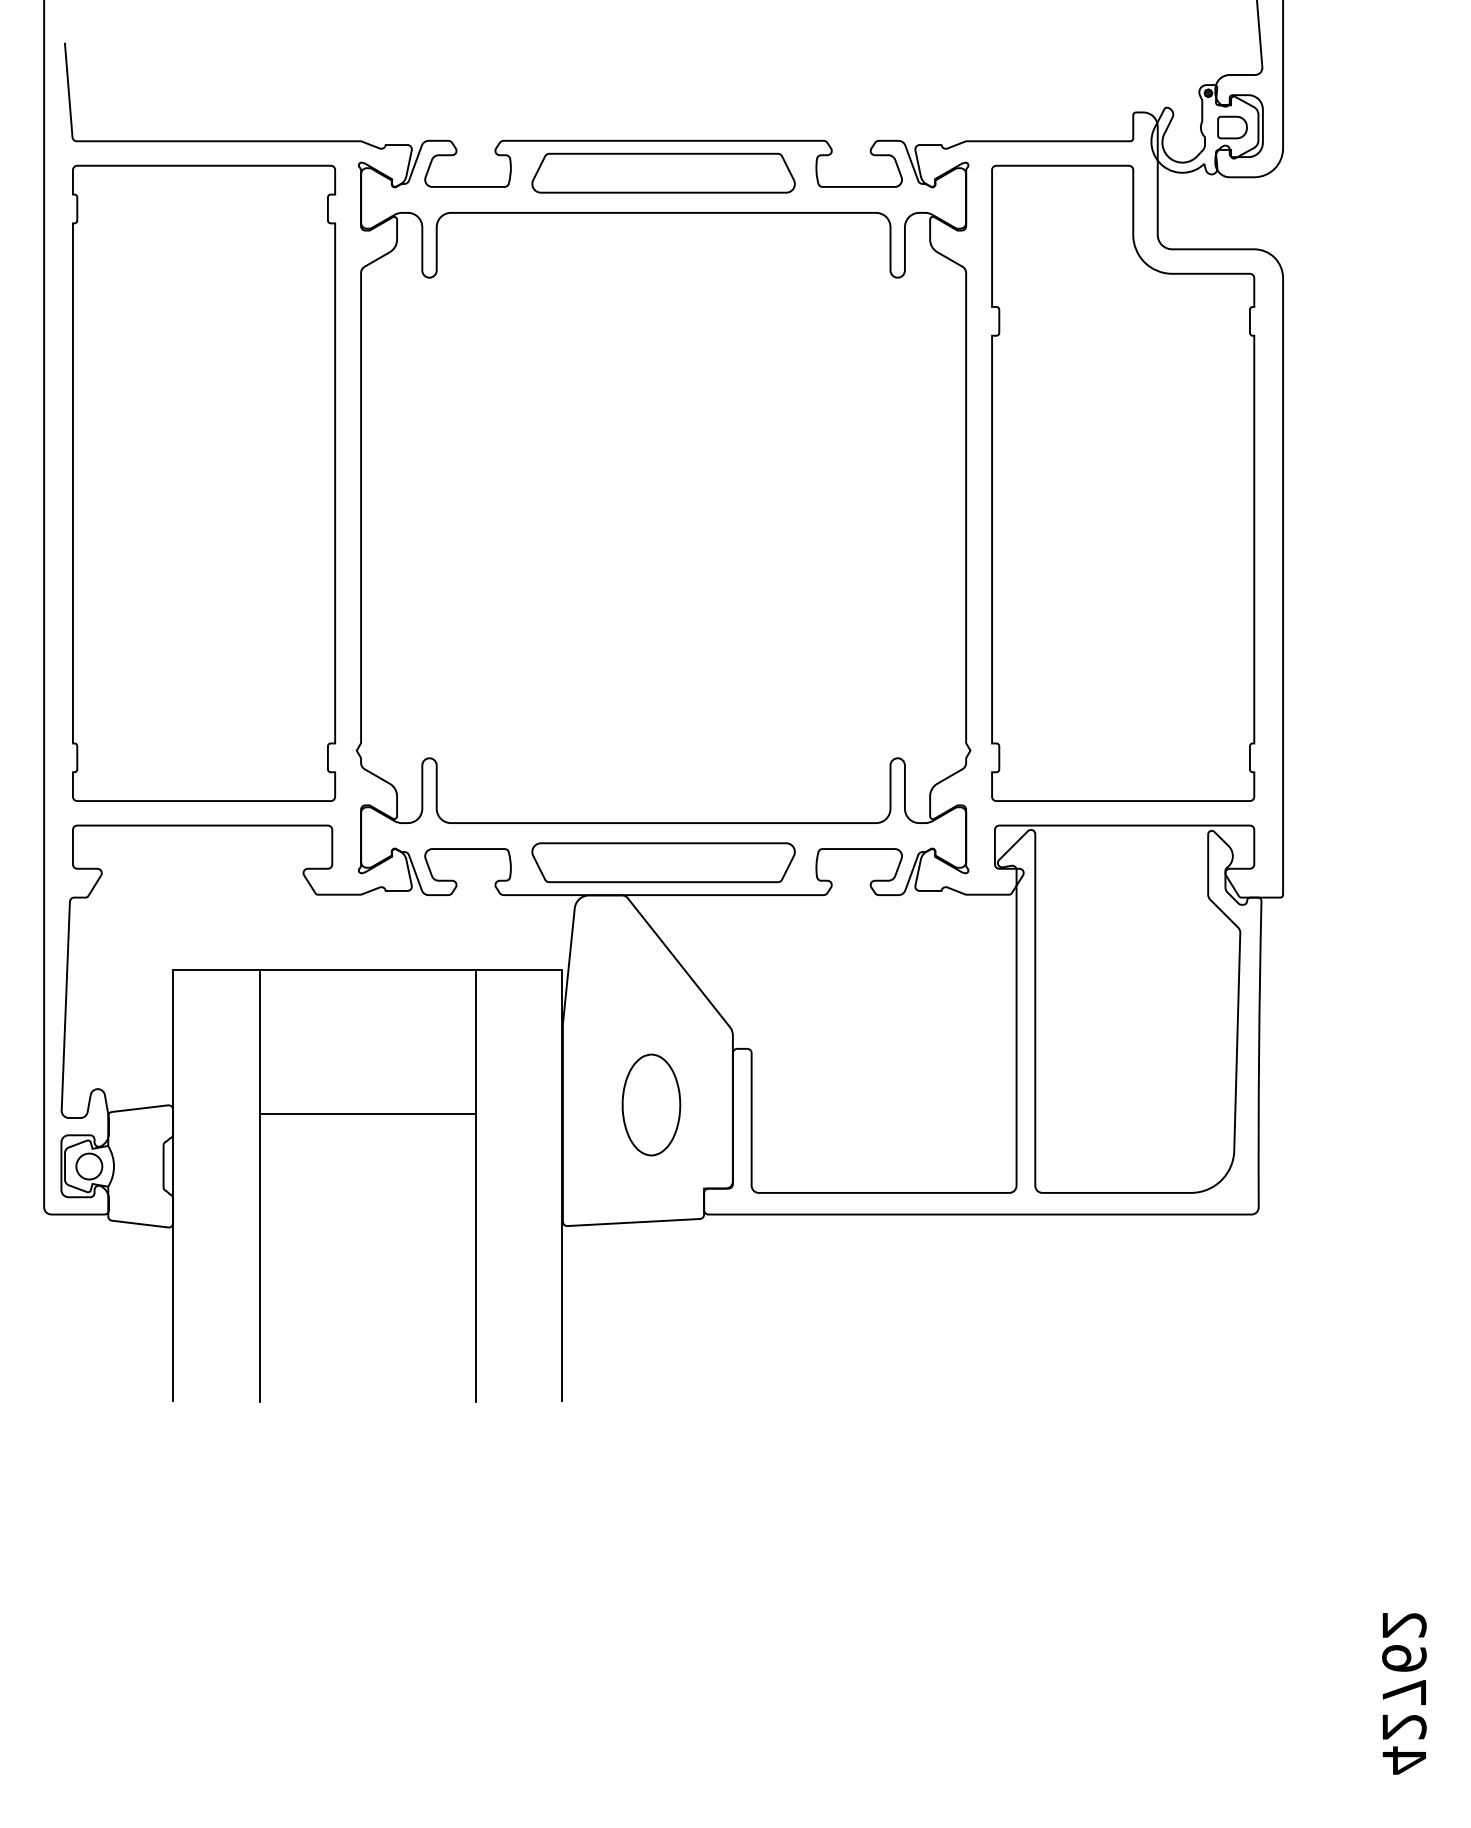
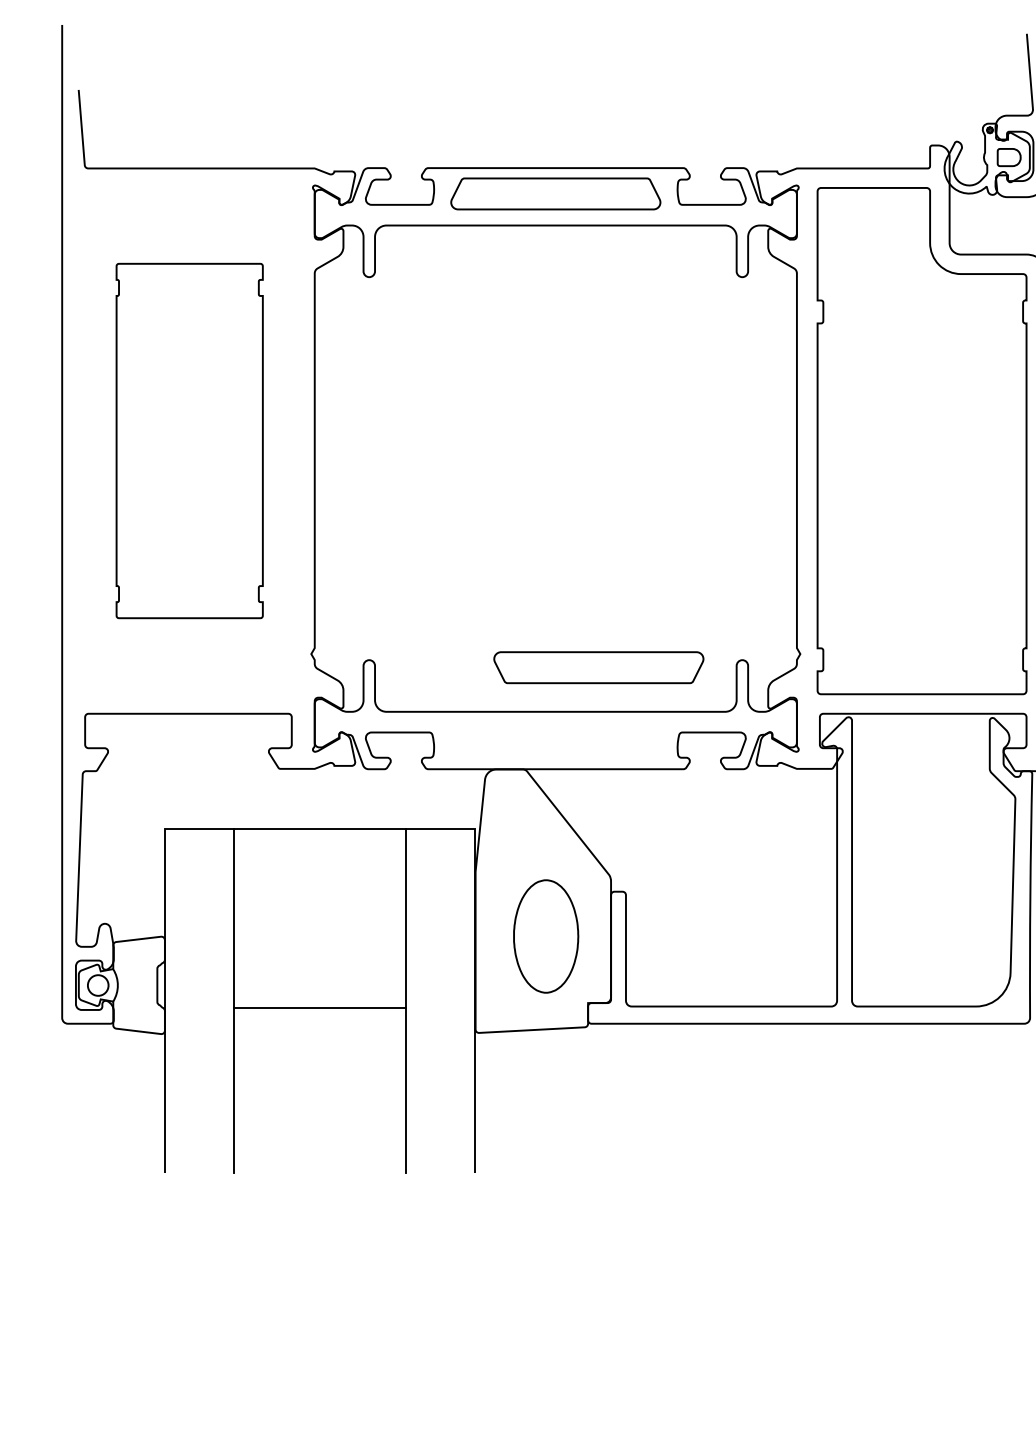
part: (204, 482) -> (189, 440), size x0.7
part: (663, 862) -> (598, 667), moved
part: (651, 1104) -> (546, 936), size x1.4
line: (367, 1113) -> (319, 1007), moved

